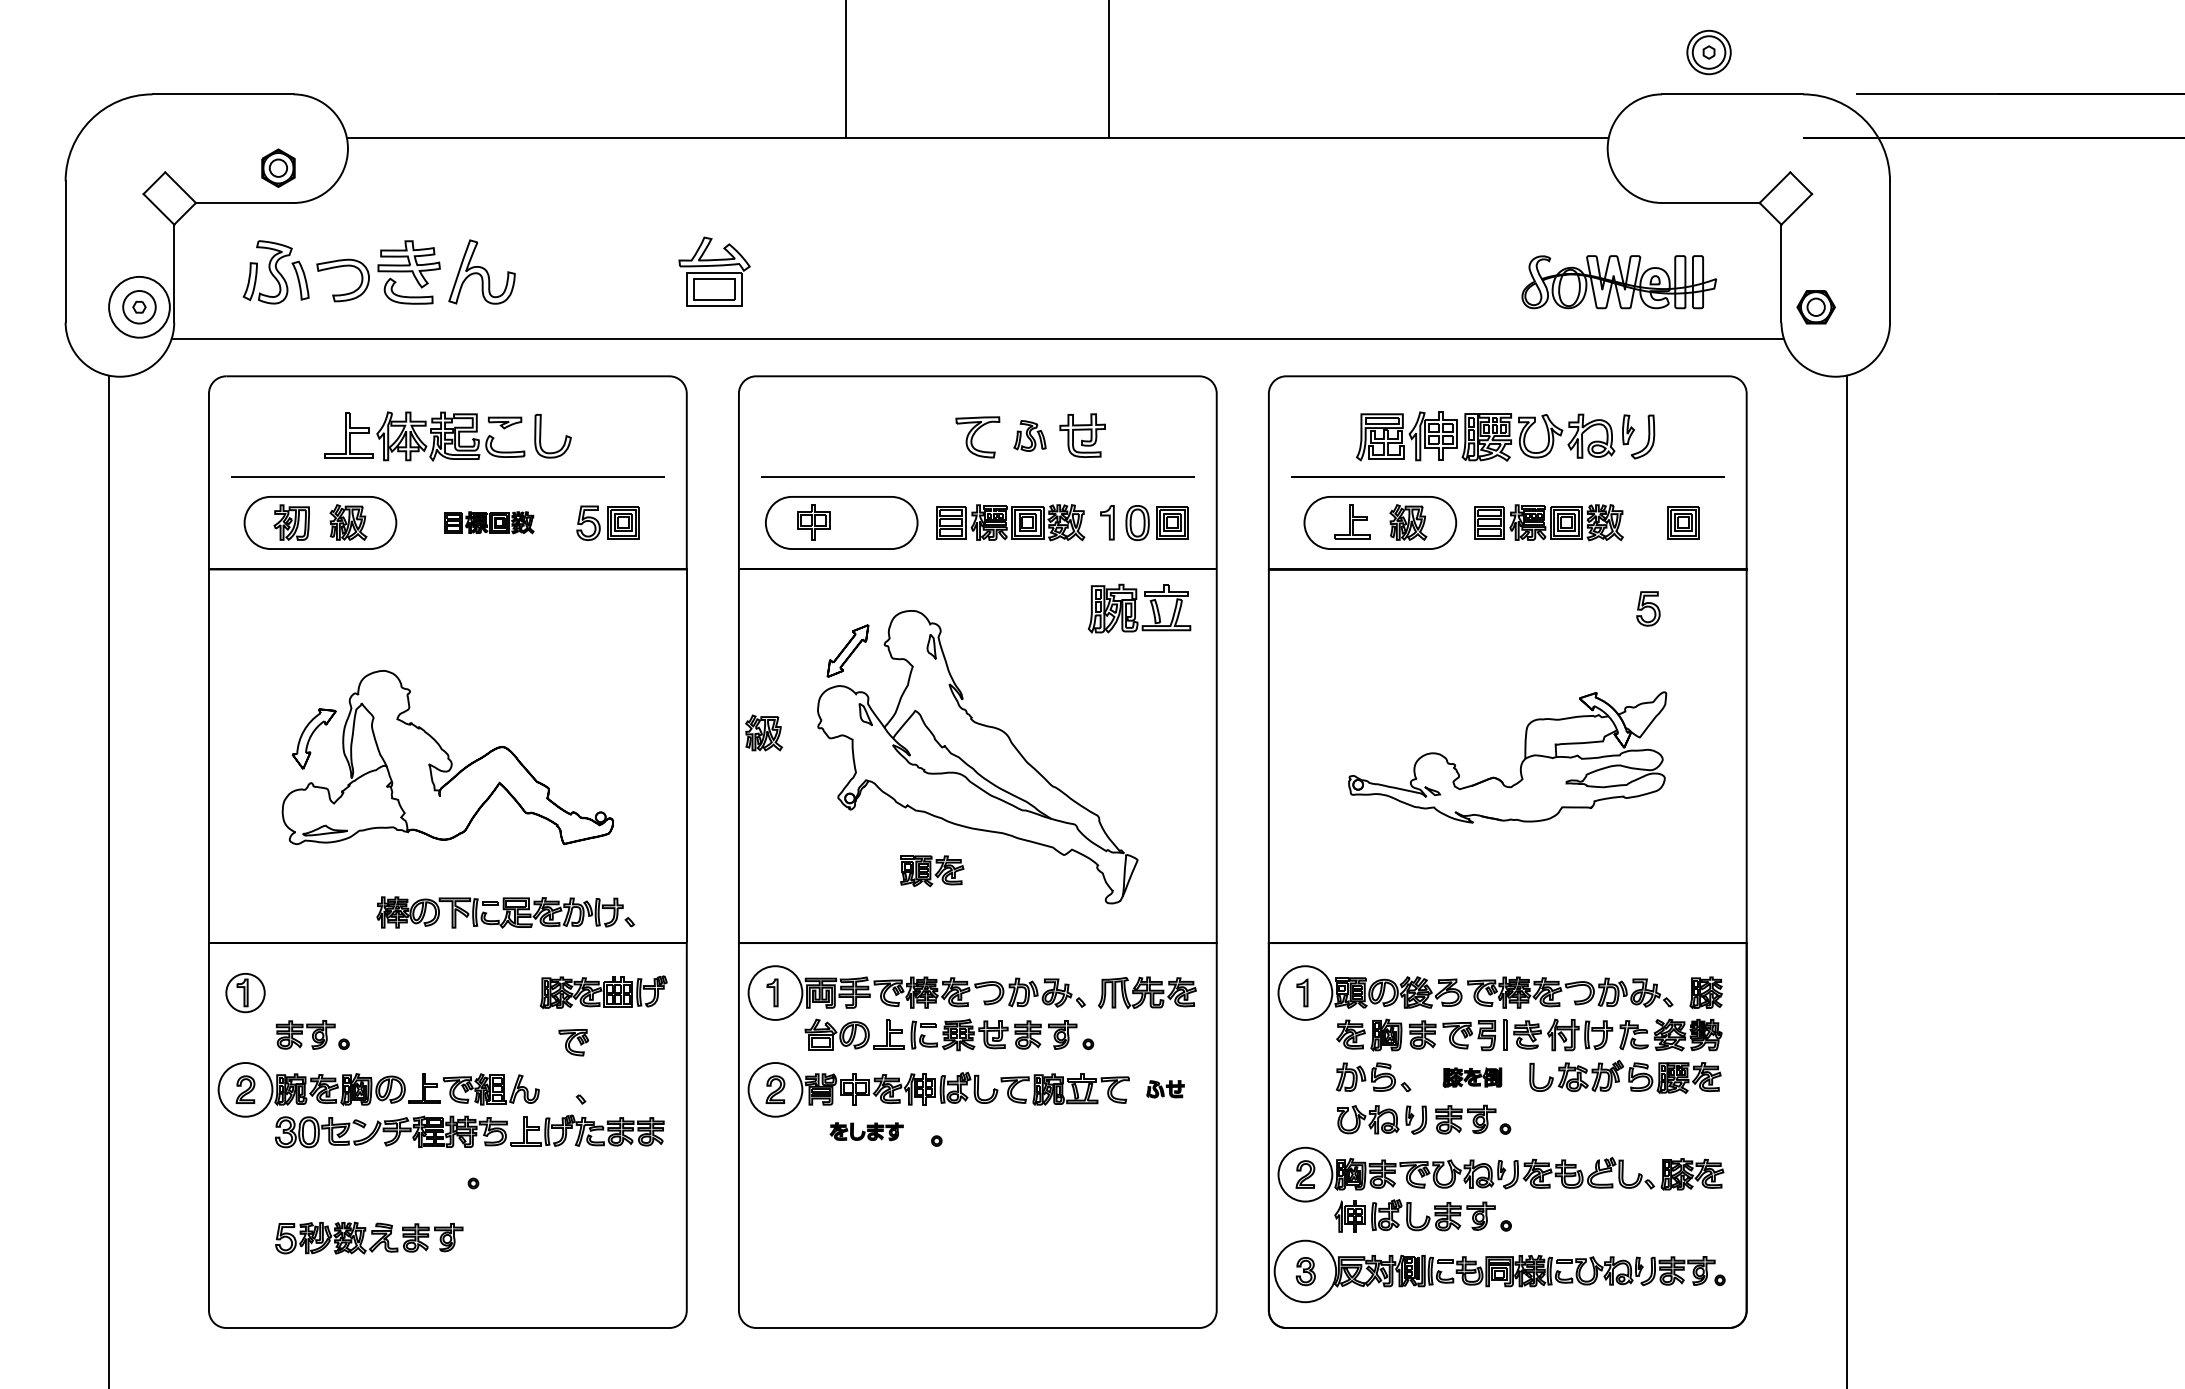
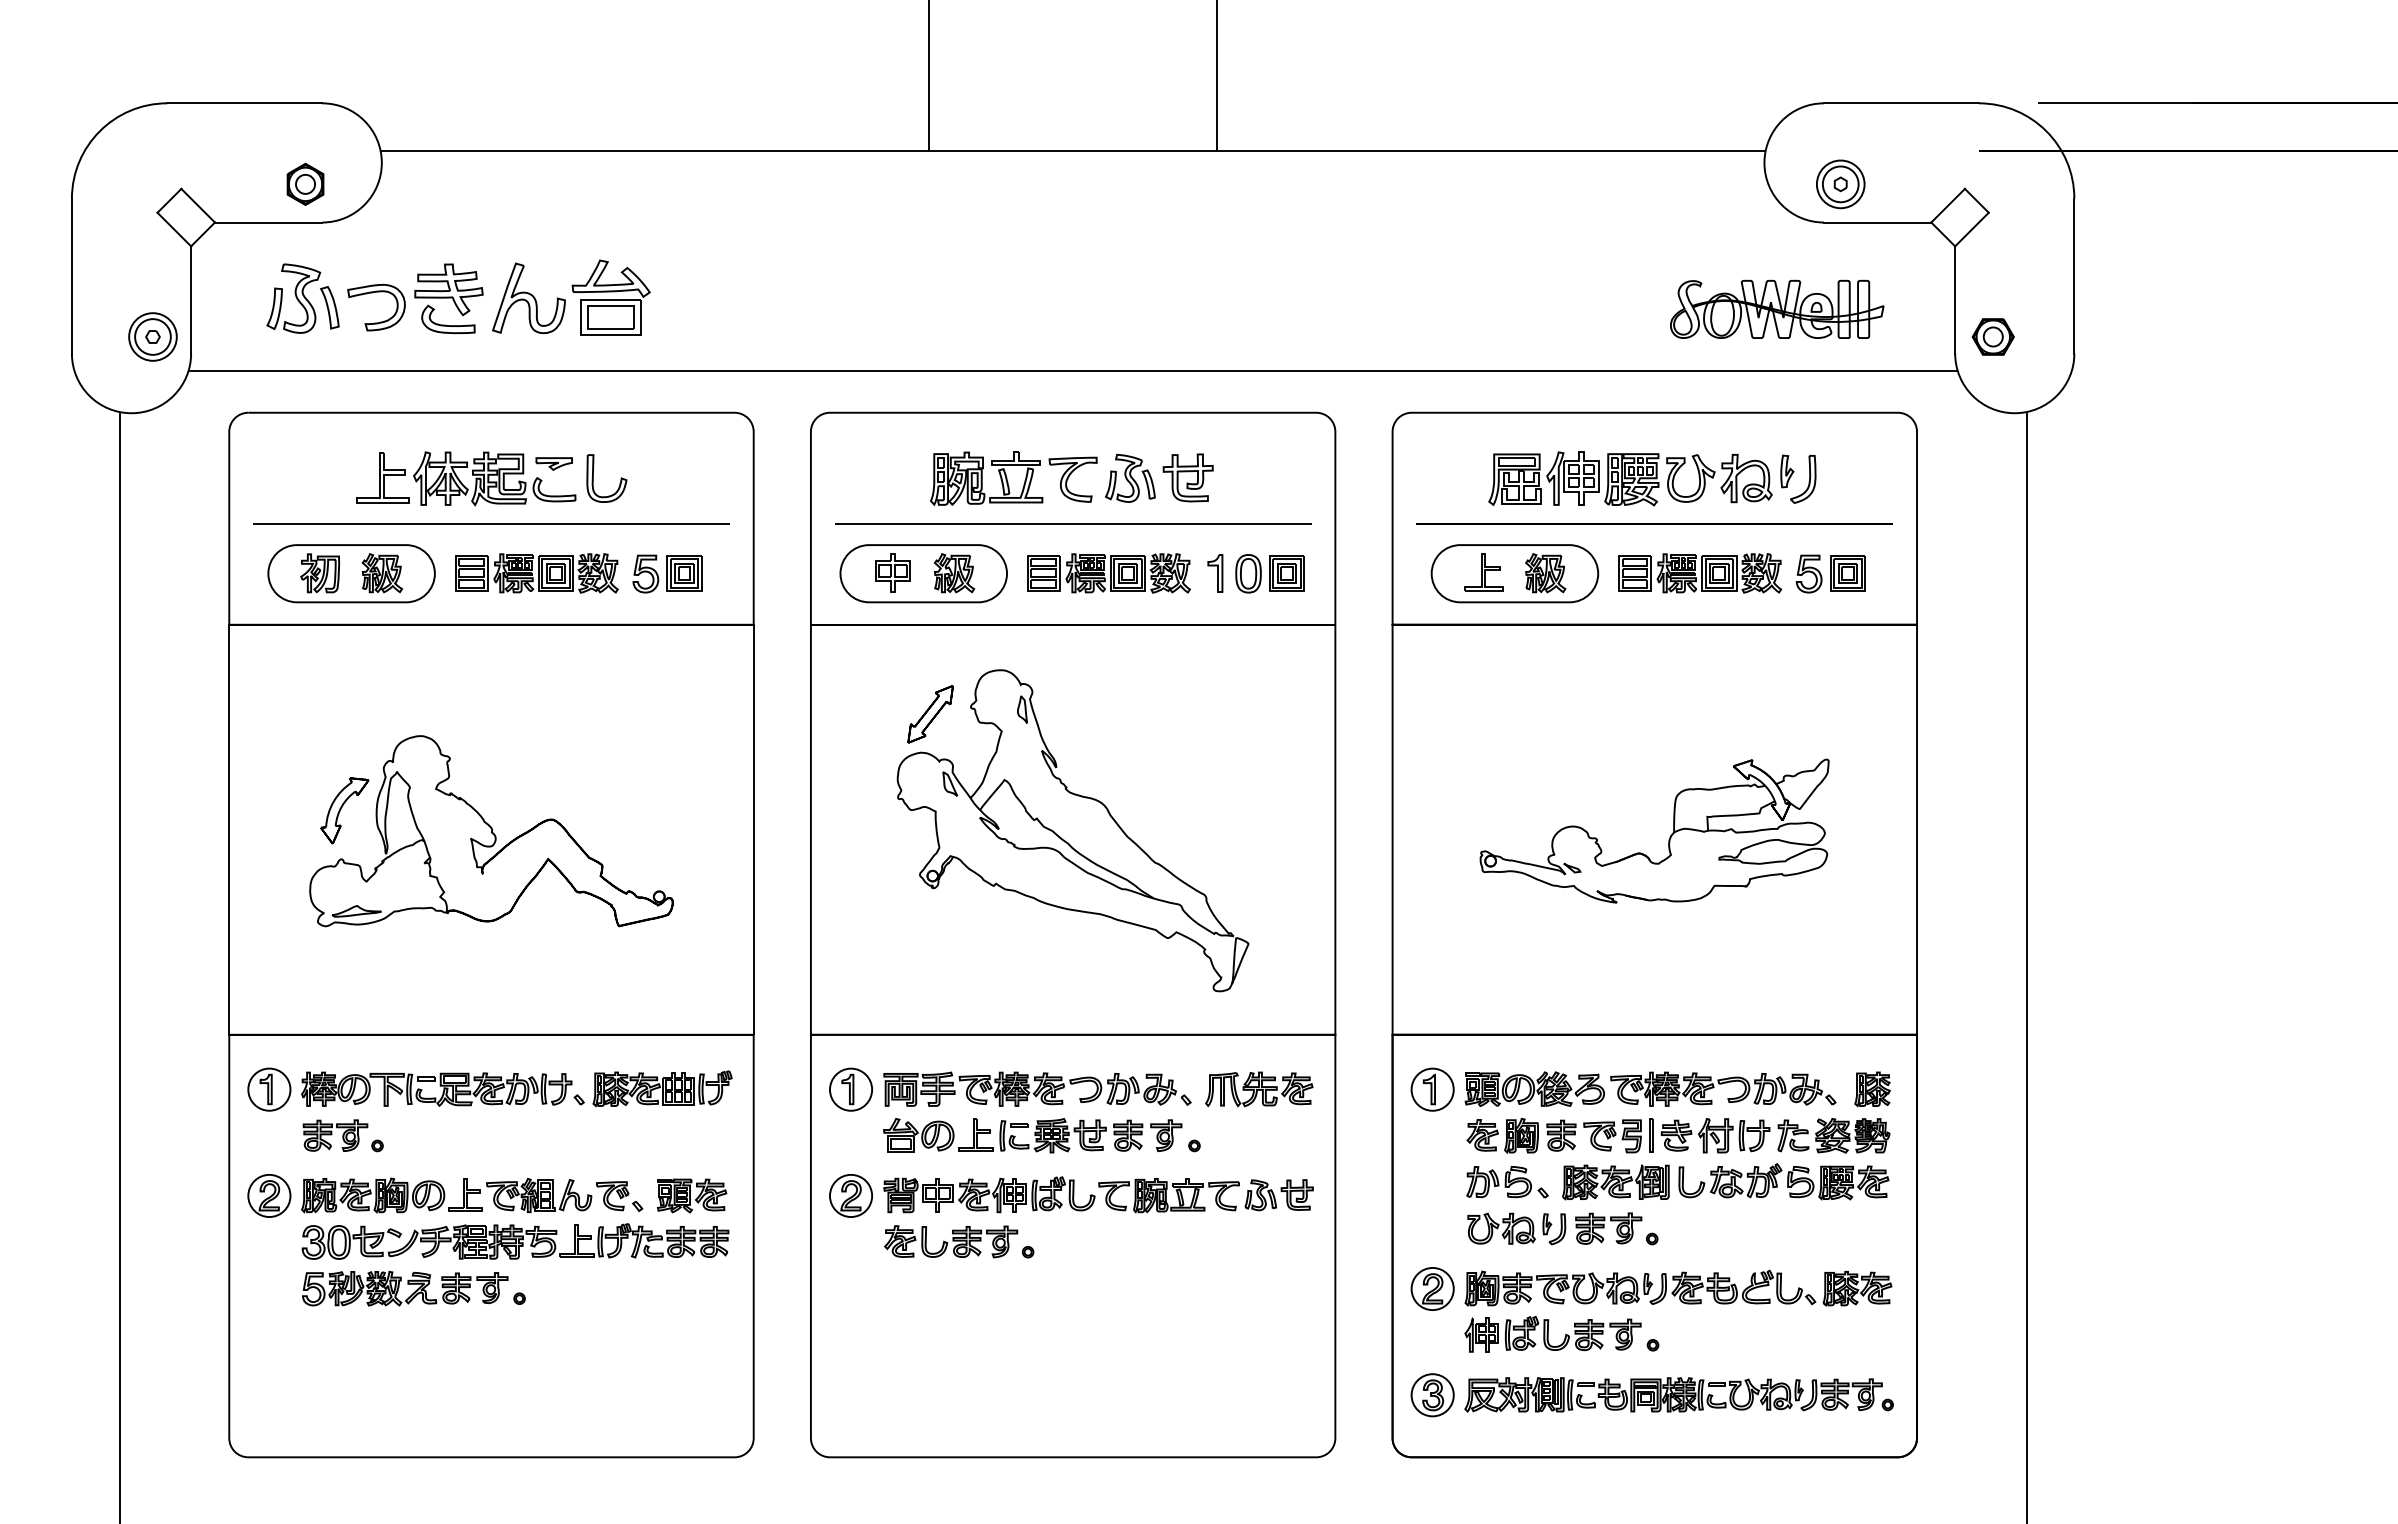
part: (1708, 52) -> (1840, 184), moved
part: (713, 271) -> (610, 297), moved
circle: (139, 306) -> (152, 336), size x0.71
part: (1030, 435) -> (1130, 477), size x1.43
part: (488, 522) -> (536, 573), size x1.67
part: (1139, 608) -> (986, 478), moved
part: (1647, 608) -> (1808, 573), moved
part: (764, 733) -> (954, 573), moved
part: (932, 870) -> (692, 1195), moved
part: (505, 911) -> (442, 1088), moved
circle: (774, 992) -> (850, 1089), size x0.71
circle: (1305, 992) -> (1432, 1089), size x0.71
part: (573, 1042) -> (612, 1196), moved
part: (1471, 1077) -> (1615, 1182), size x1.67
circle: (245, 1089) -> (269, 1195), size x0.71
circle: (774, 1089) -> (850, 1195), size x0.71
part: (1164, 1089) -> (1278, 1195), size x1.67
part: (867, 1131) -> (951, 1241), size x1.67
circle: (1305, 1174) -> (1432, 1288), size x0.71
part: (369, 1237) -> (405, 1288), moved
circle: (1305, 1271) -> (1432, 1395), size x0.62

